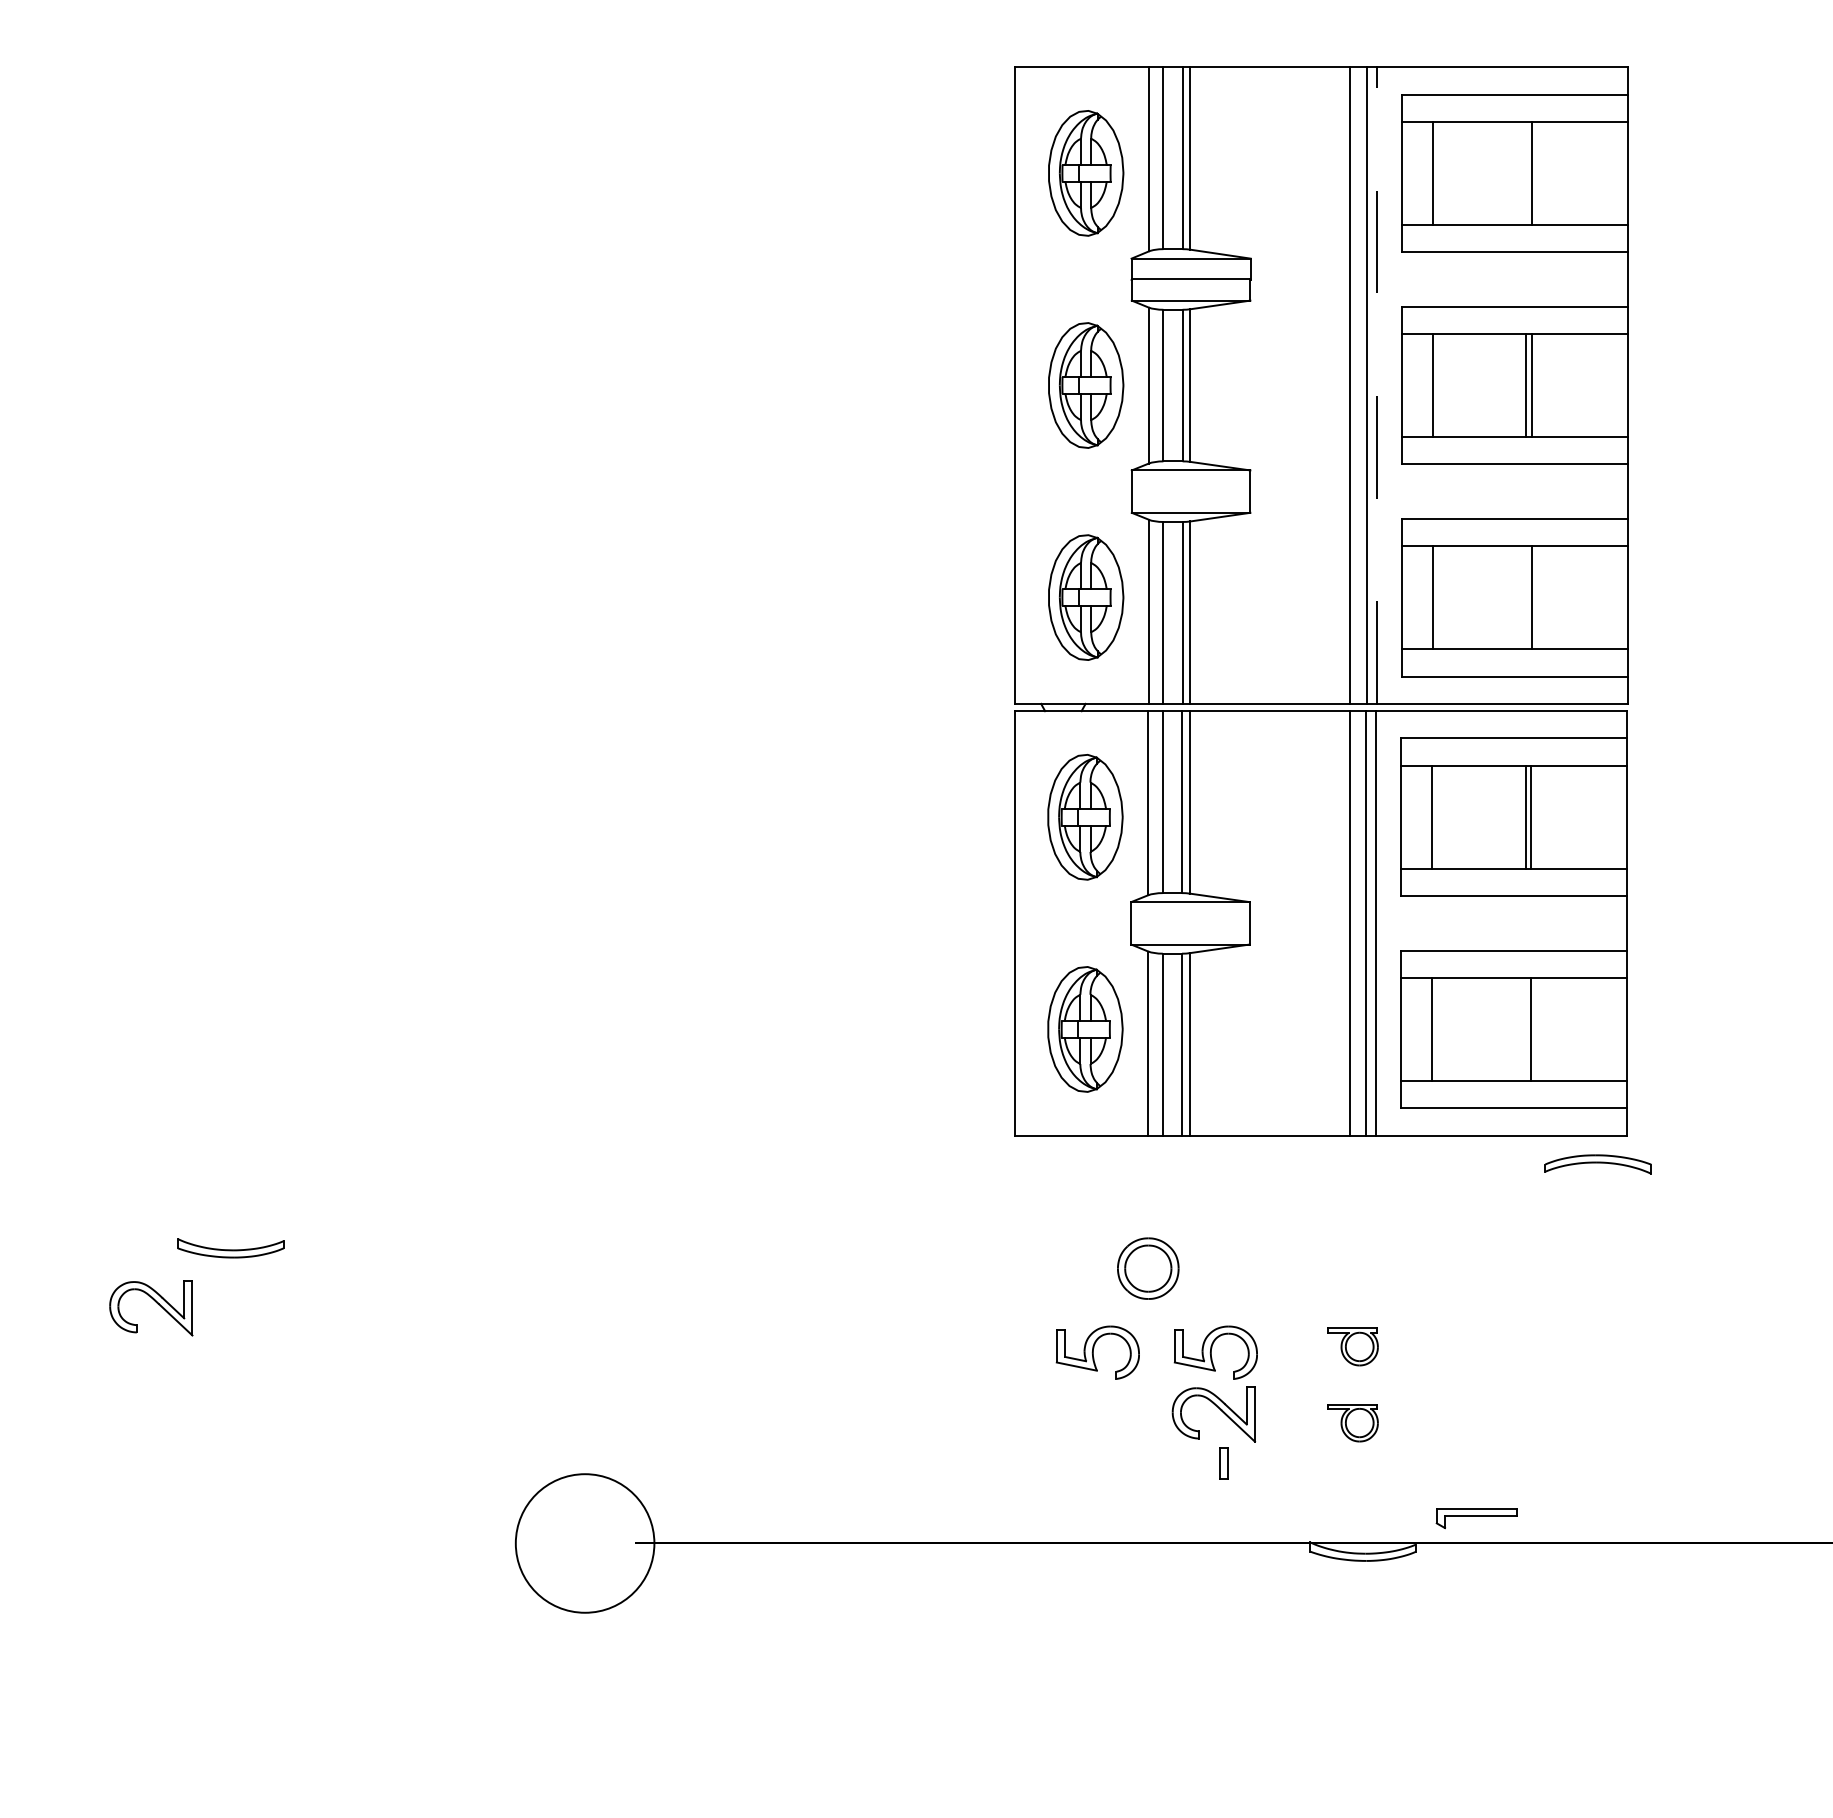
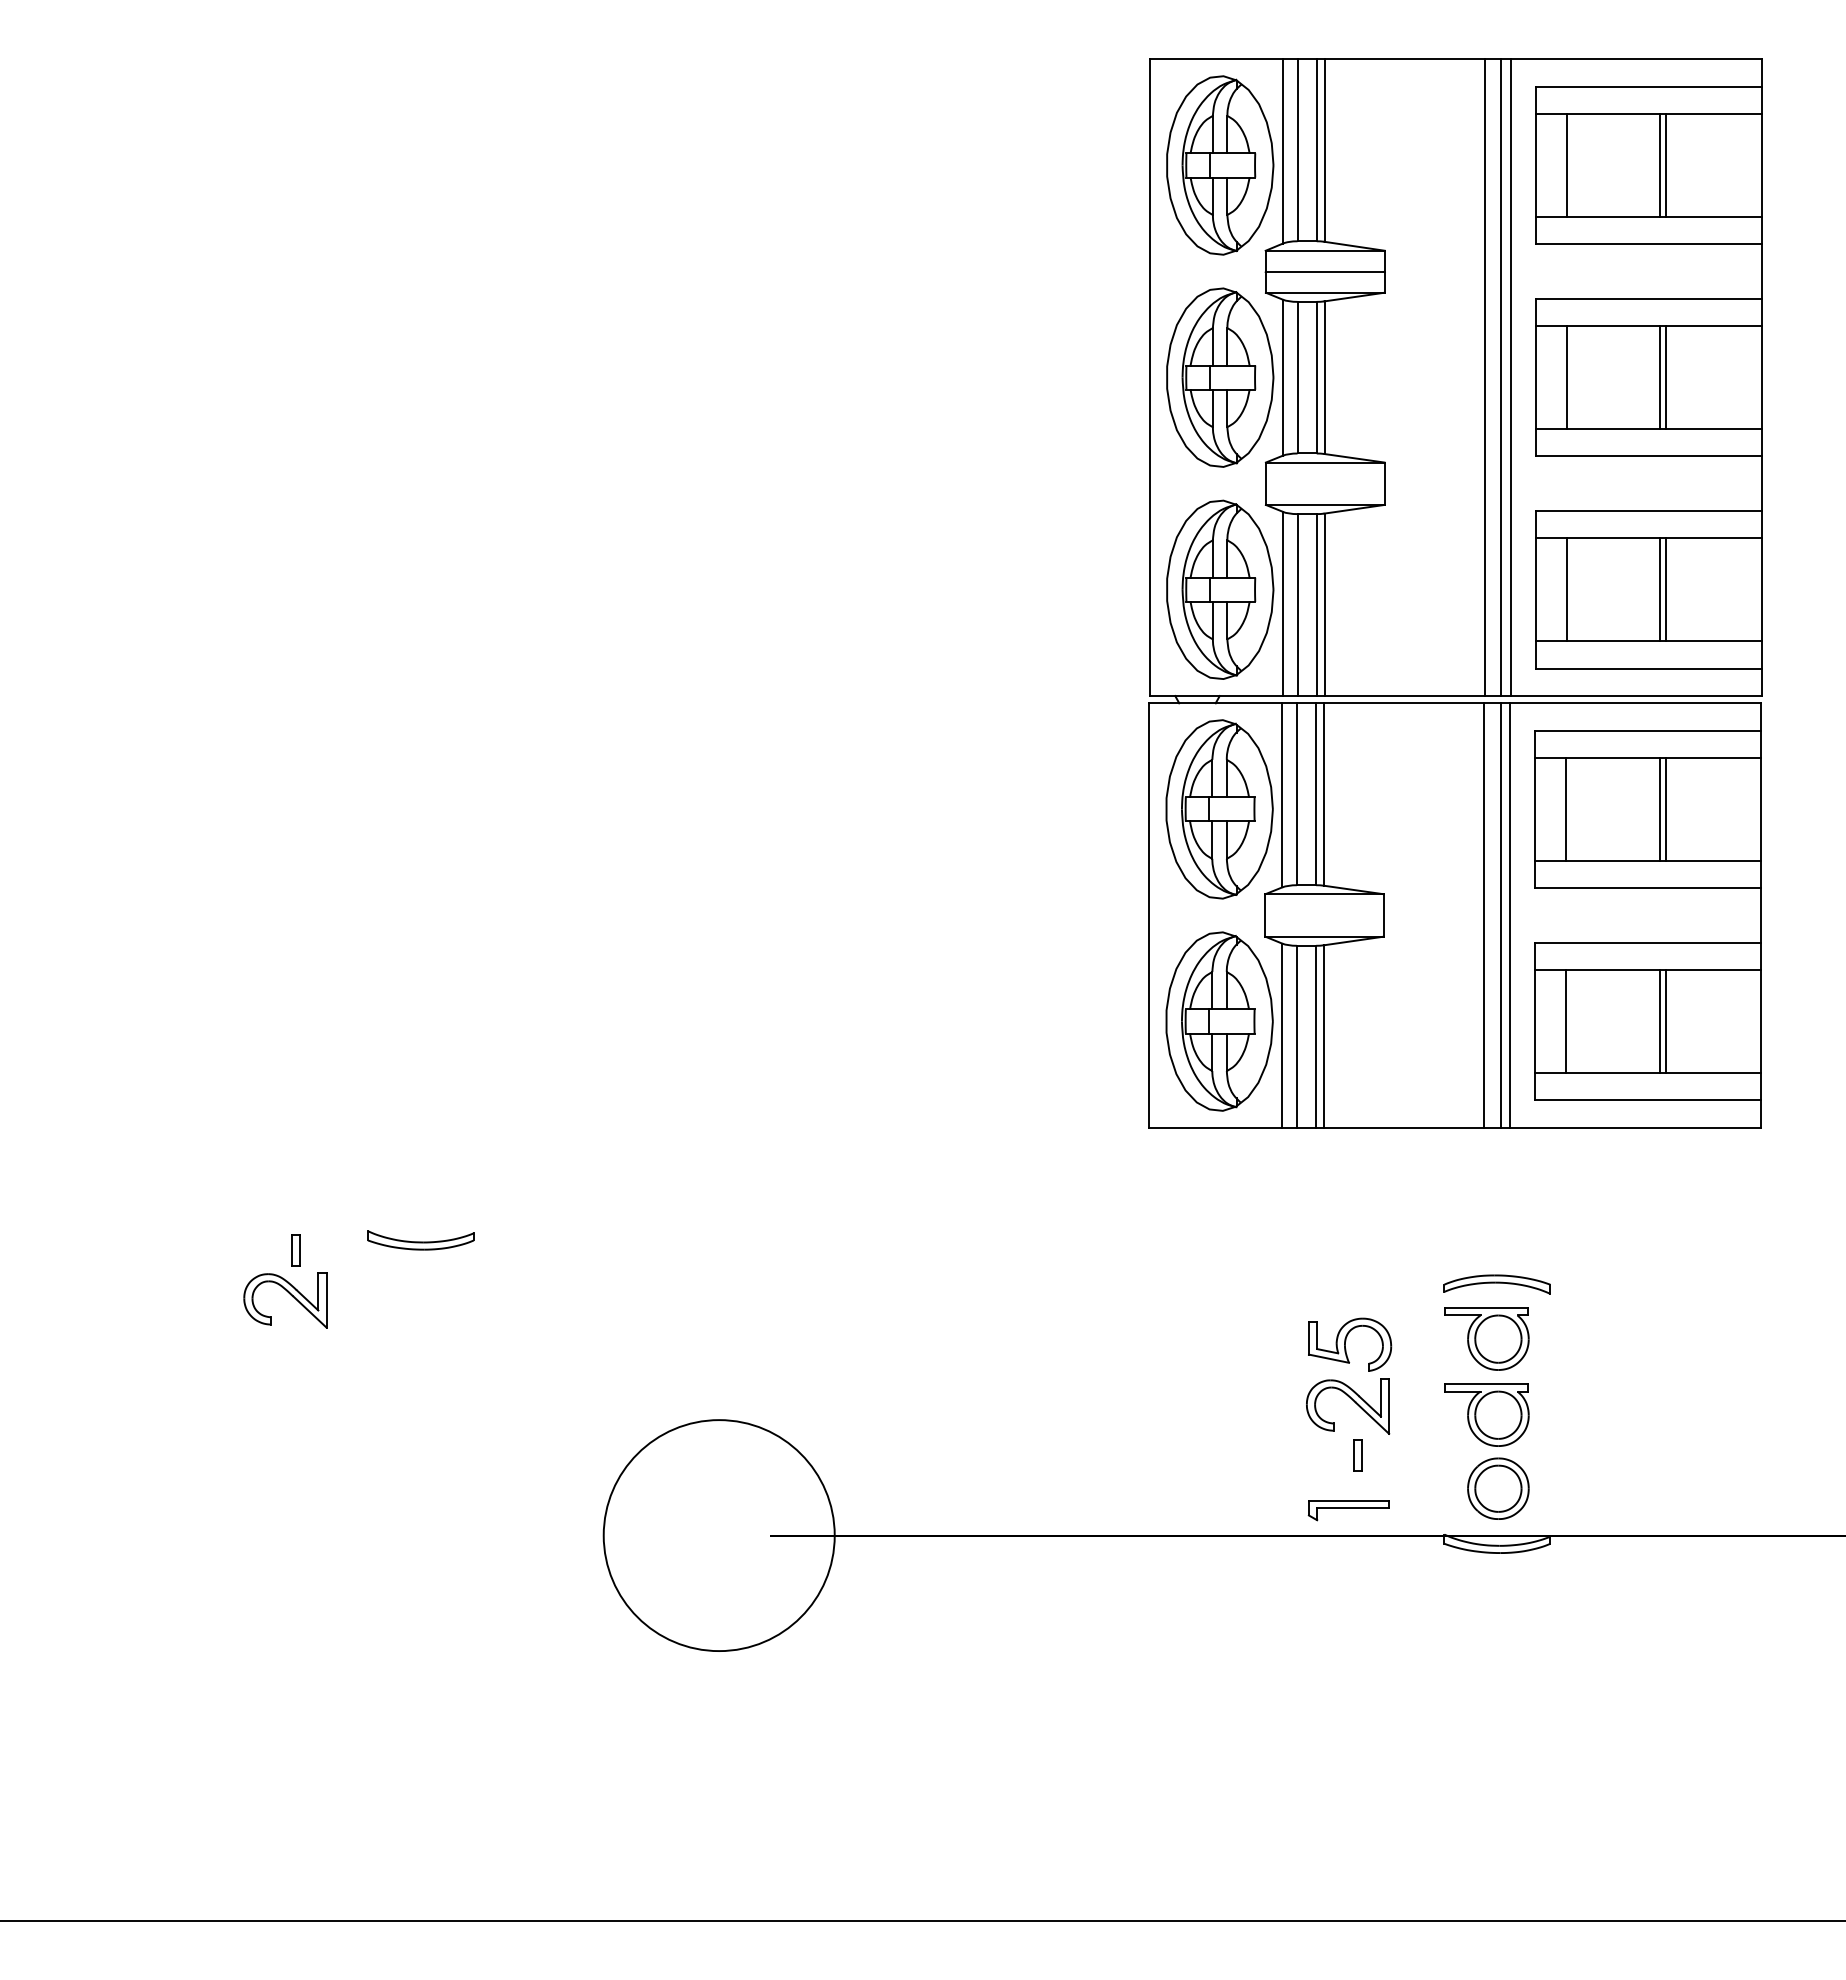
line: (1526, 172) -> (1660, 164), added
part: (1086, 173) -> (1220, 165), size x1.43
part: (1086, 385) -> (1220, 377), size x1.43
line: (1376, 385) -> (1510, 377), dashed -> solid
part: (1086, 597) -> (1220, 589), size x1.43
line: (1526, 597) -> (1660, 589), added
part: (1085, 817) -> (1219, 809), size x1.43
part: (1085, 1029) -> (1219, 1021), size x1.43
line: (1525, 1029) -> (1659, 1021), added
part: (1597, 1164) -> (1496, 1284), moved
part: (230, 1248) -> (420, 1240), moved
part: (161, 1258) -> (295, 1250), added
part: (1148, 1268) -> (1498, 1488), moved
part: (1352, 1346) -> (1486, 1338), size x1.67
part: (1098, 1352) -> (1232, 1344), removed
part: (1352, 1422) -> (1486, 1414), size x1.67
part: (1476, 1518) -> (1348, 1510), moved
circle: (584, 1543) -> (718, 1535), size x1.67

